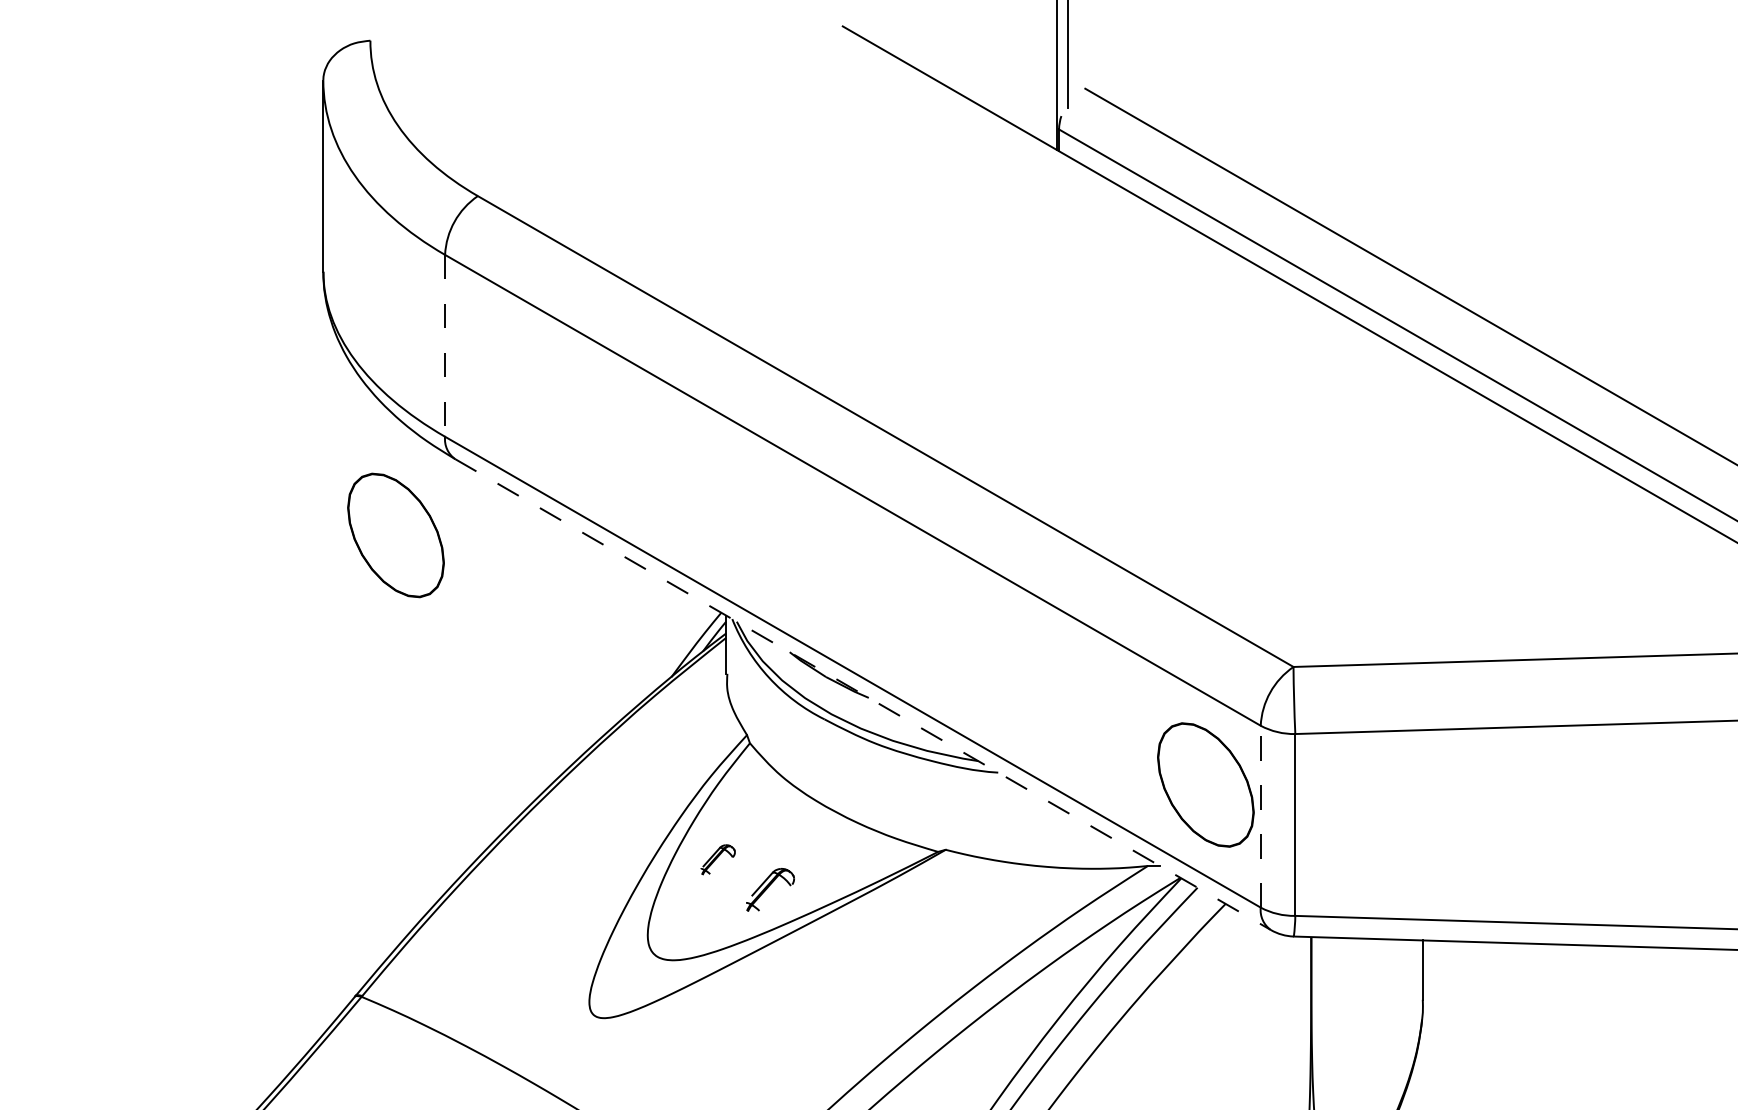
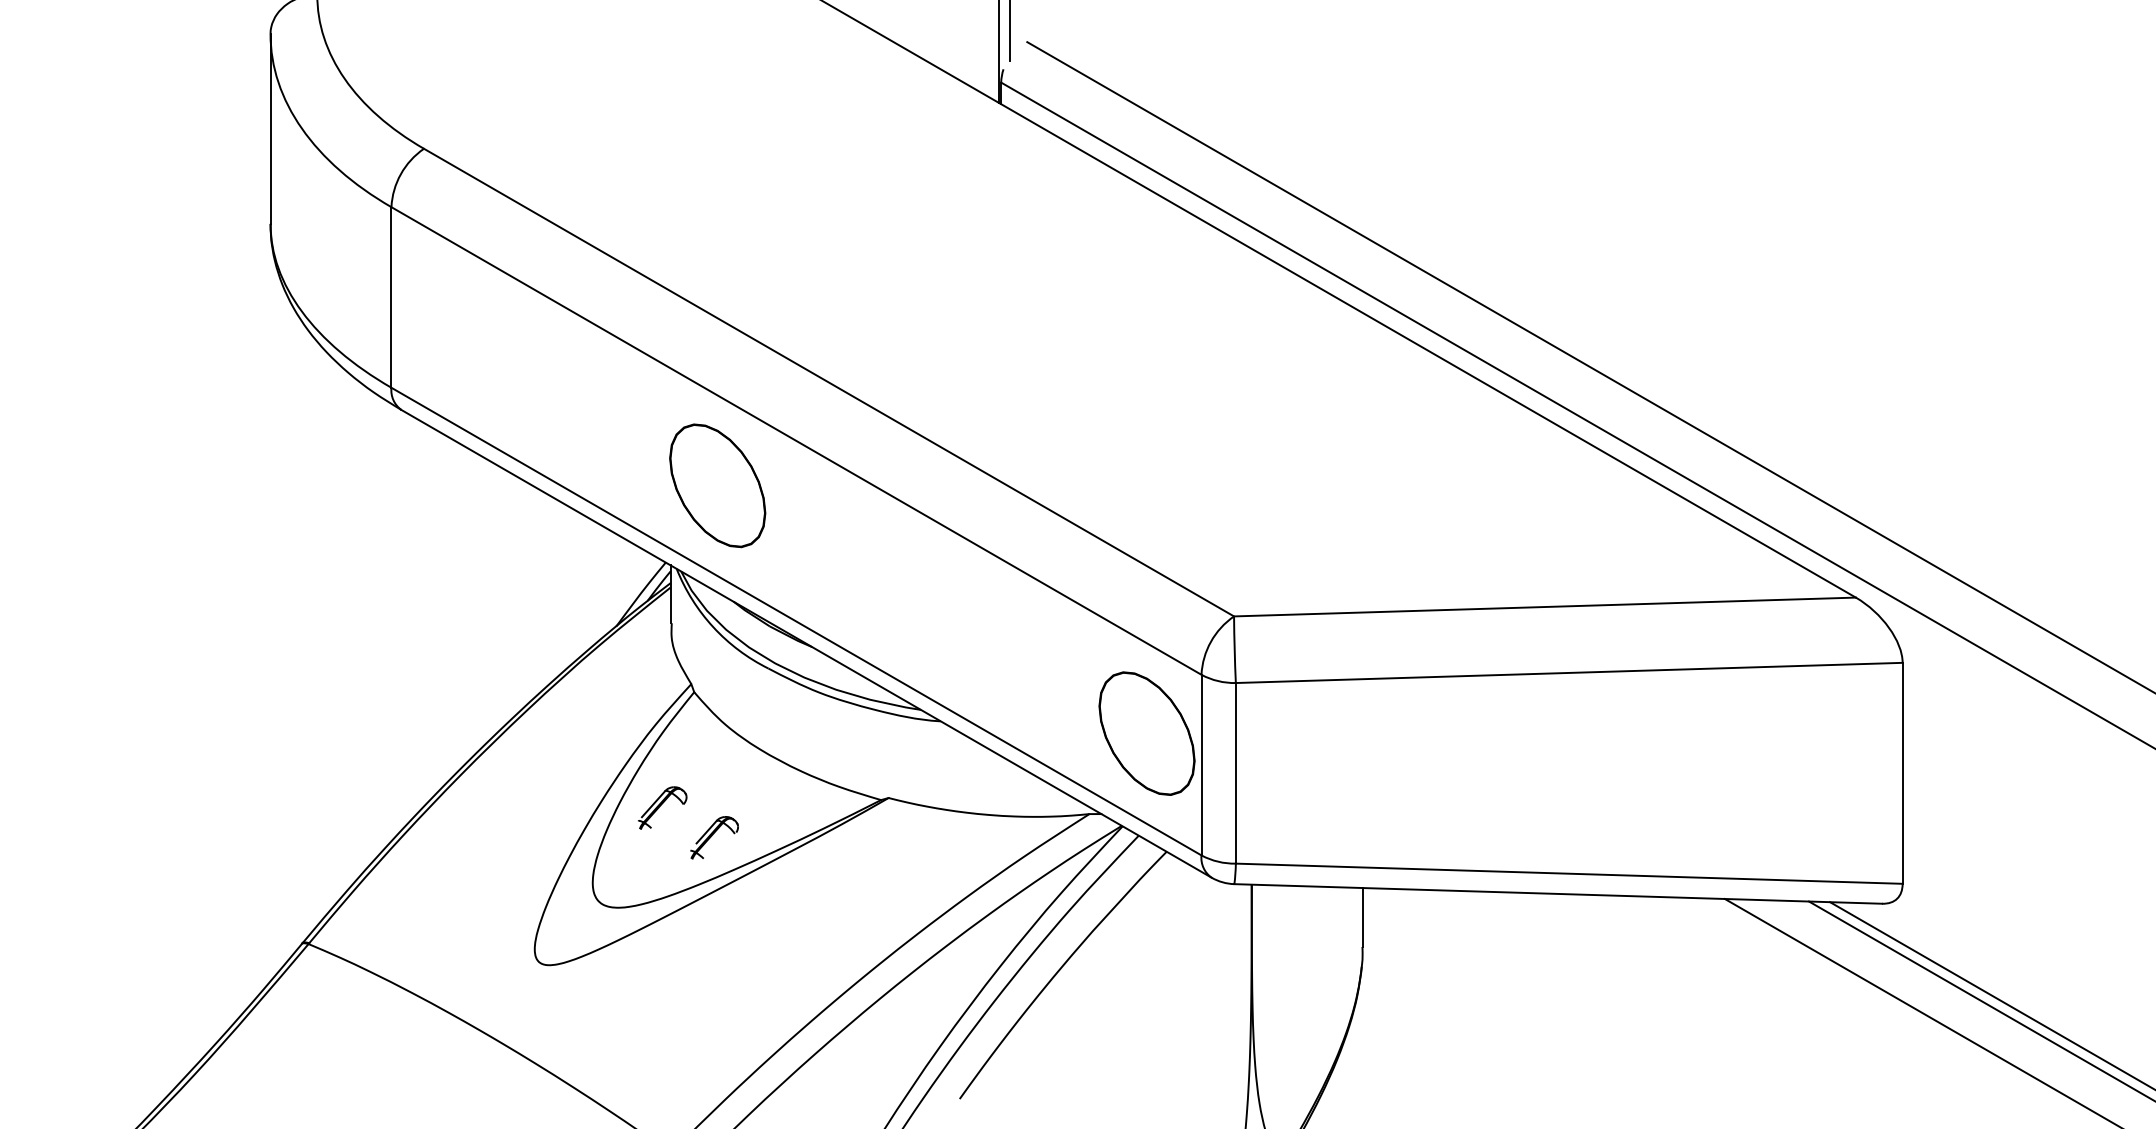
line: (445, 345) -> (391, 297), dashed -> solid
part: (395, 535) -> (717, 485), moved
line: (862, 694) -> (806, 643), dashed -> solid
line: (1260, 816) -> (1201, 764), dashed -> solid
part: (718, 859) -> (662, 807), size x1.43

